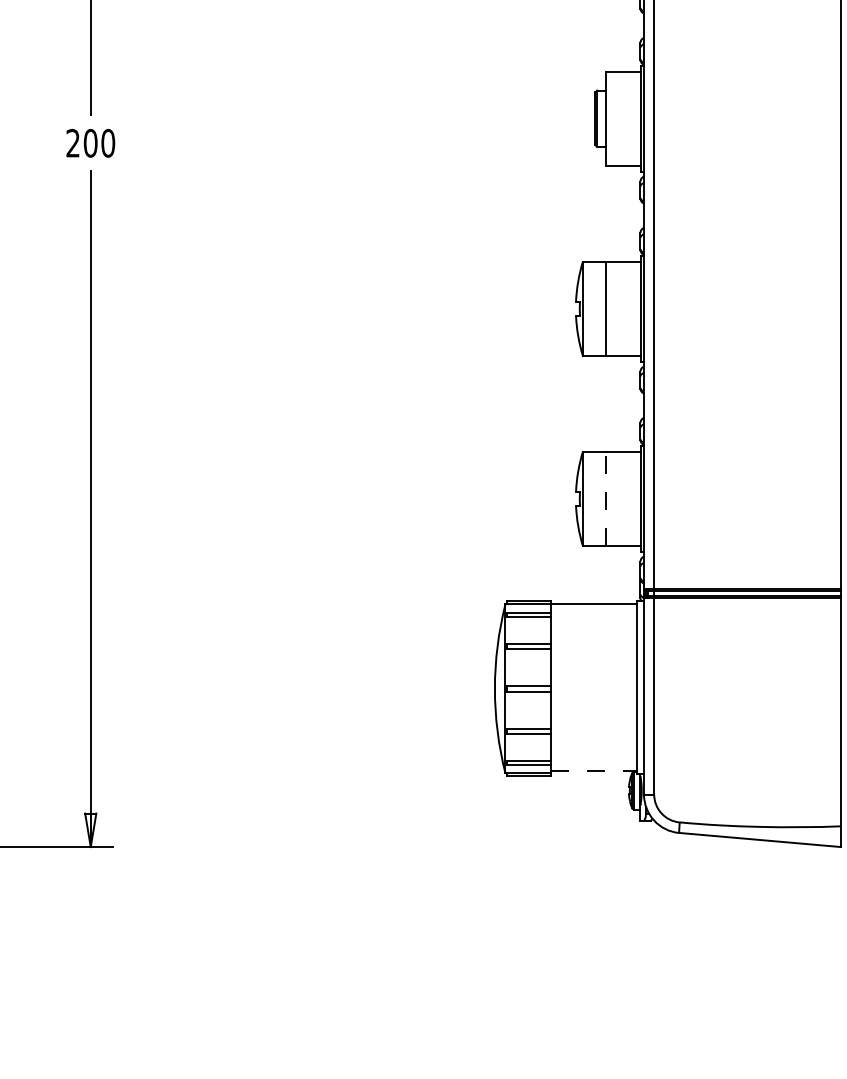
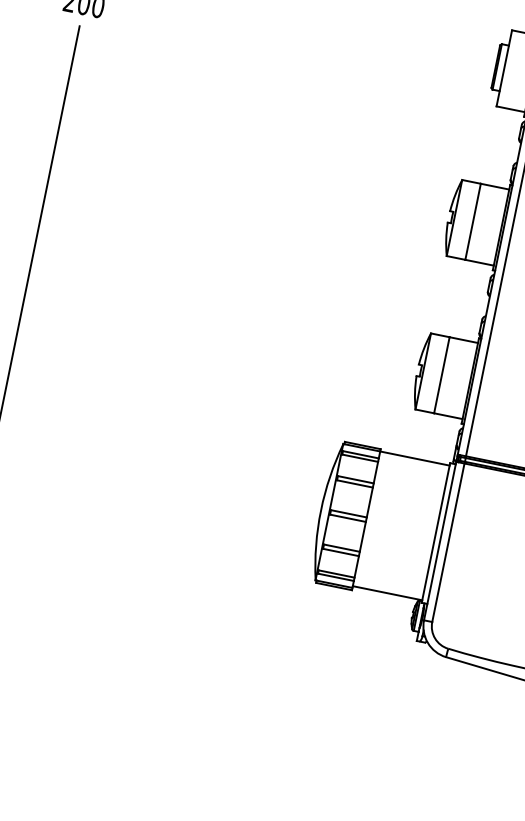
line: (605, 498) -> (441, 374), dashed -> solid
line: (594, 771) -> (387, 593), dashed -> solid

